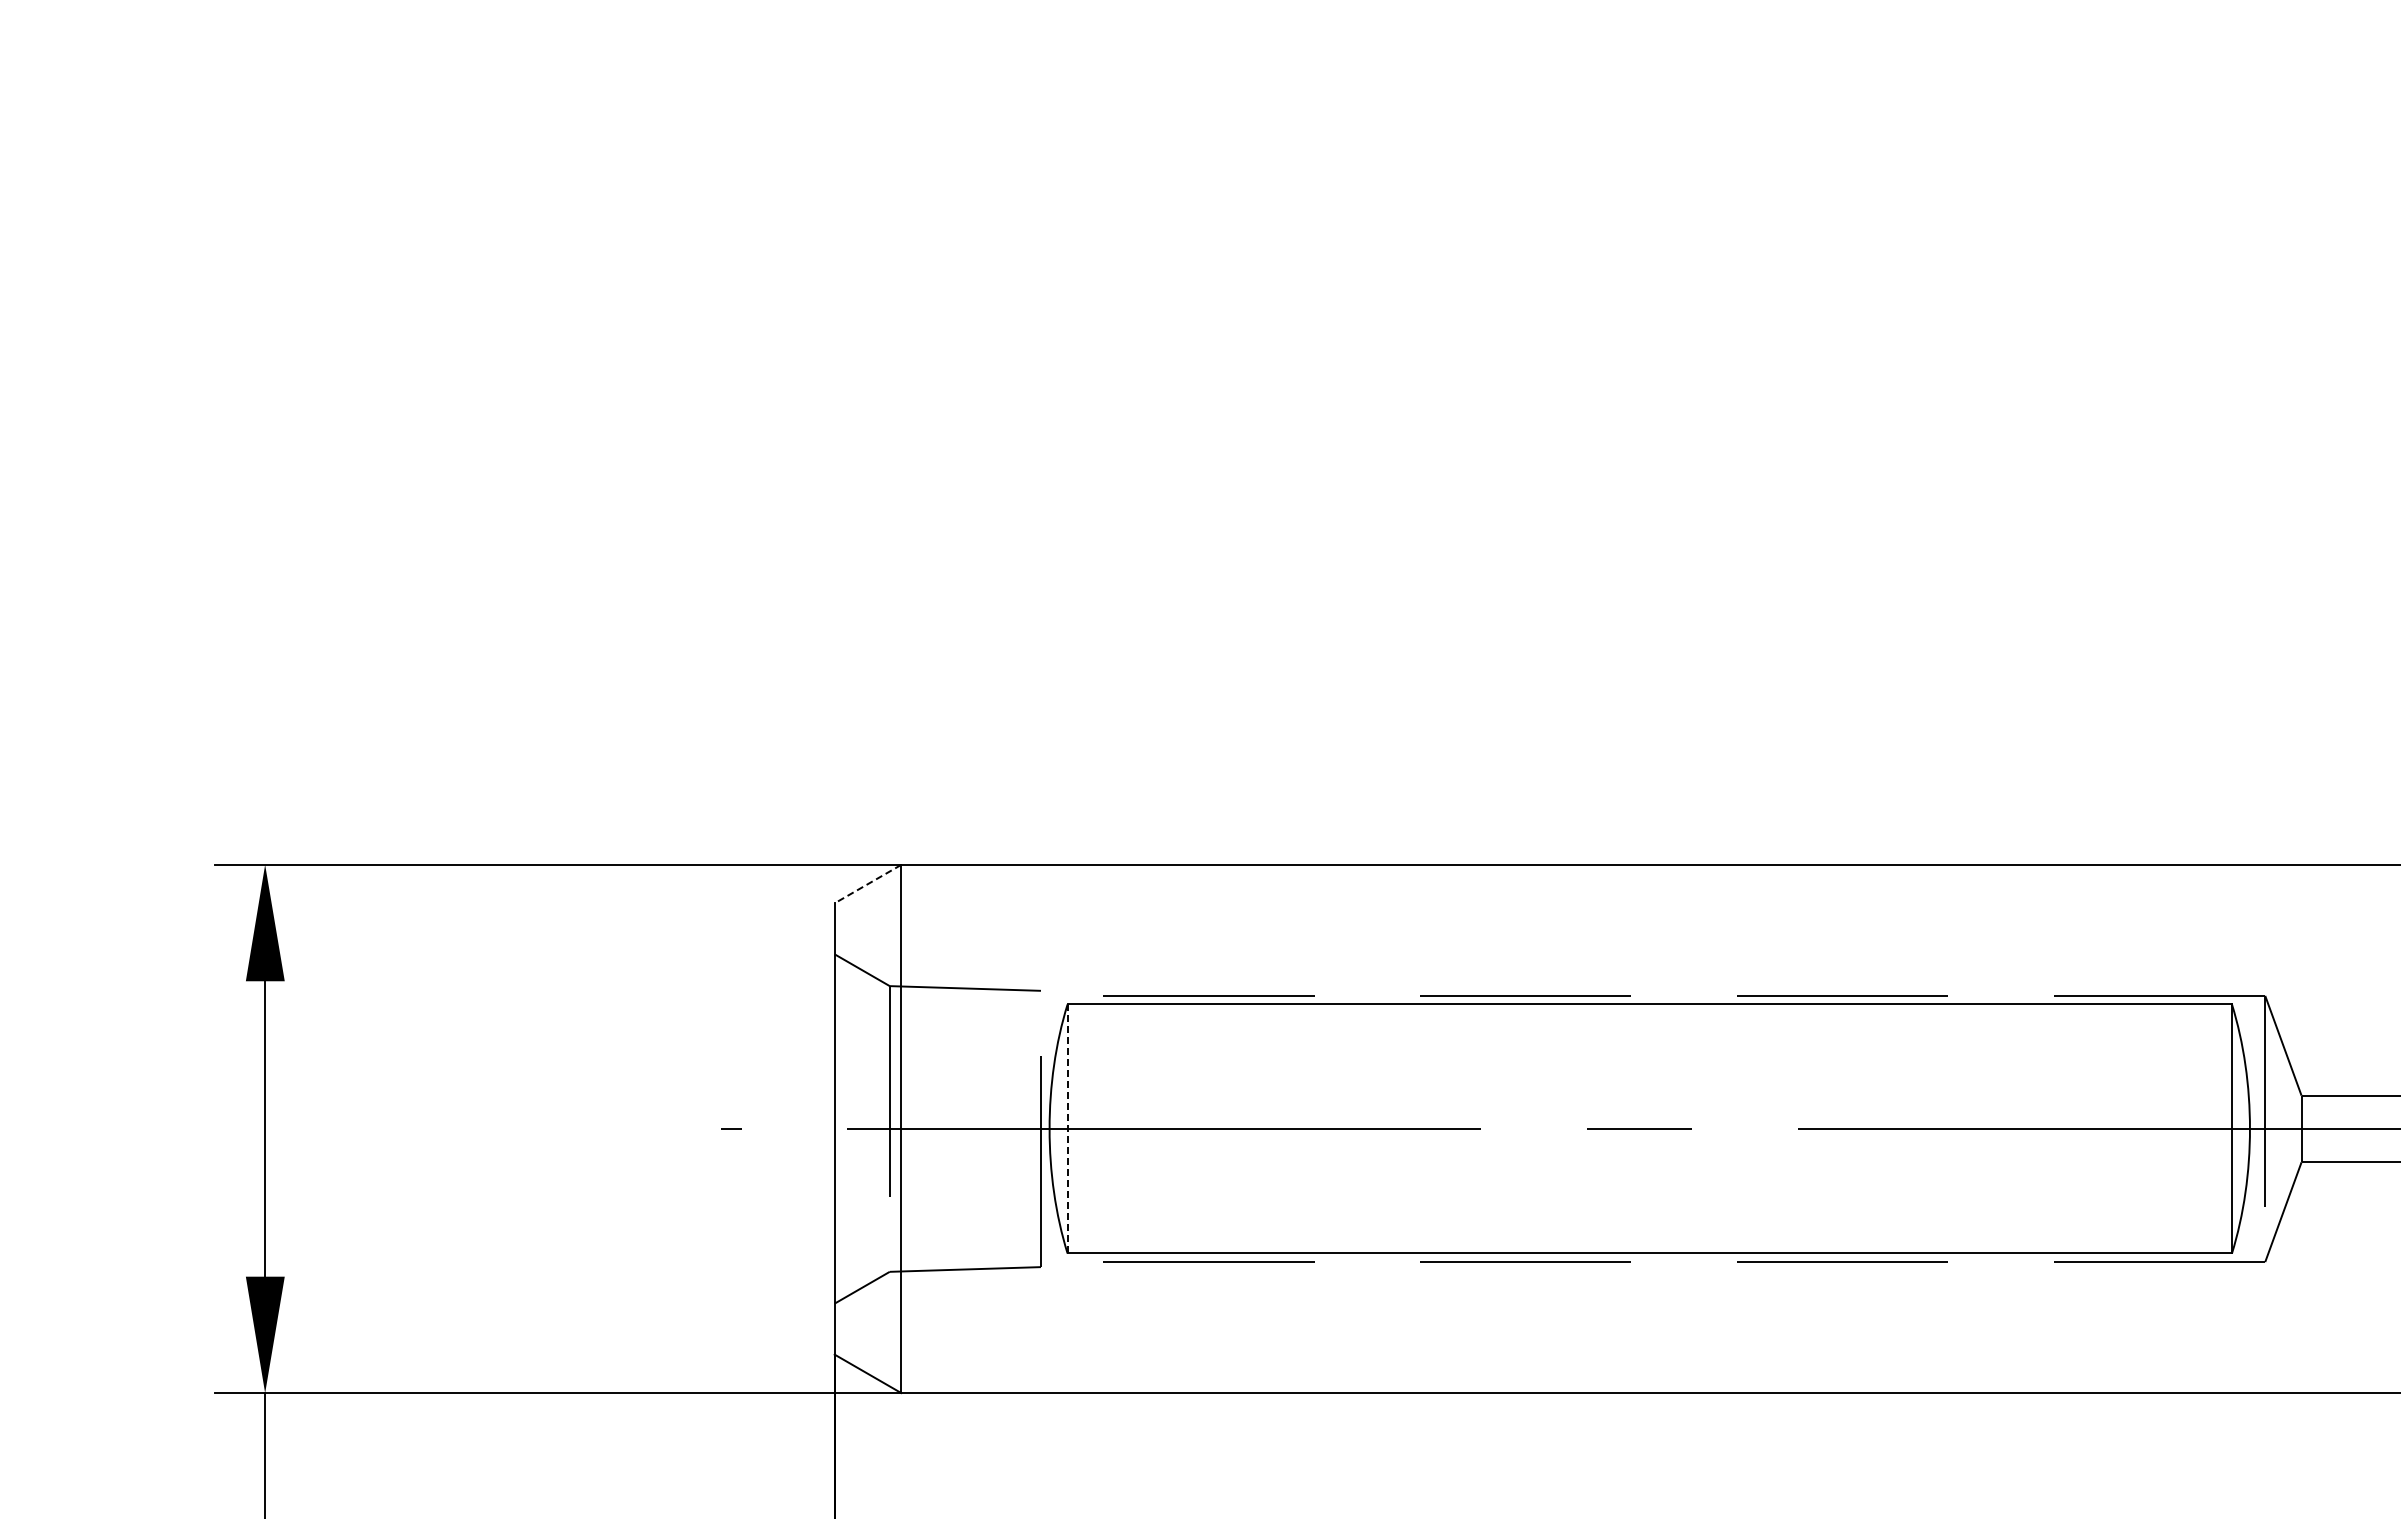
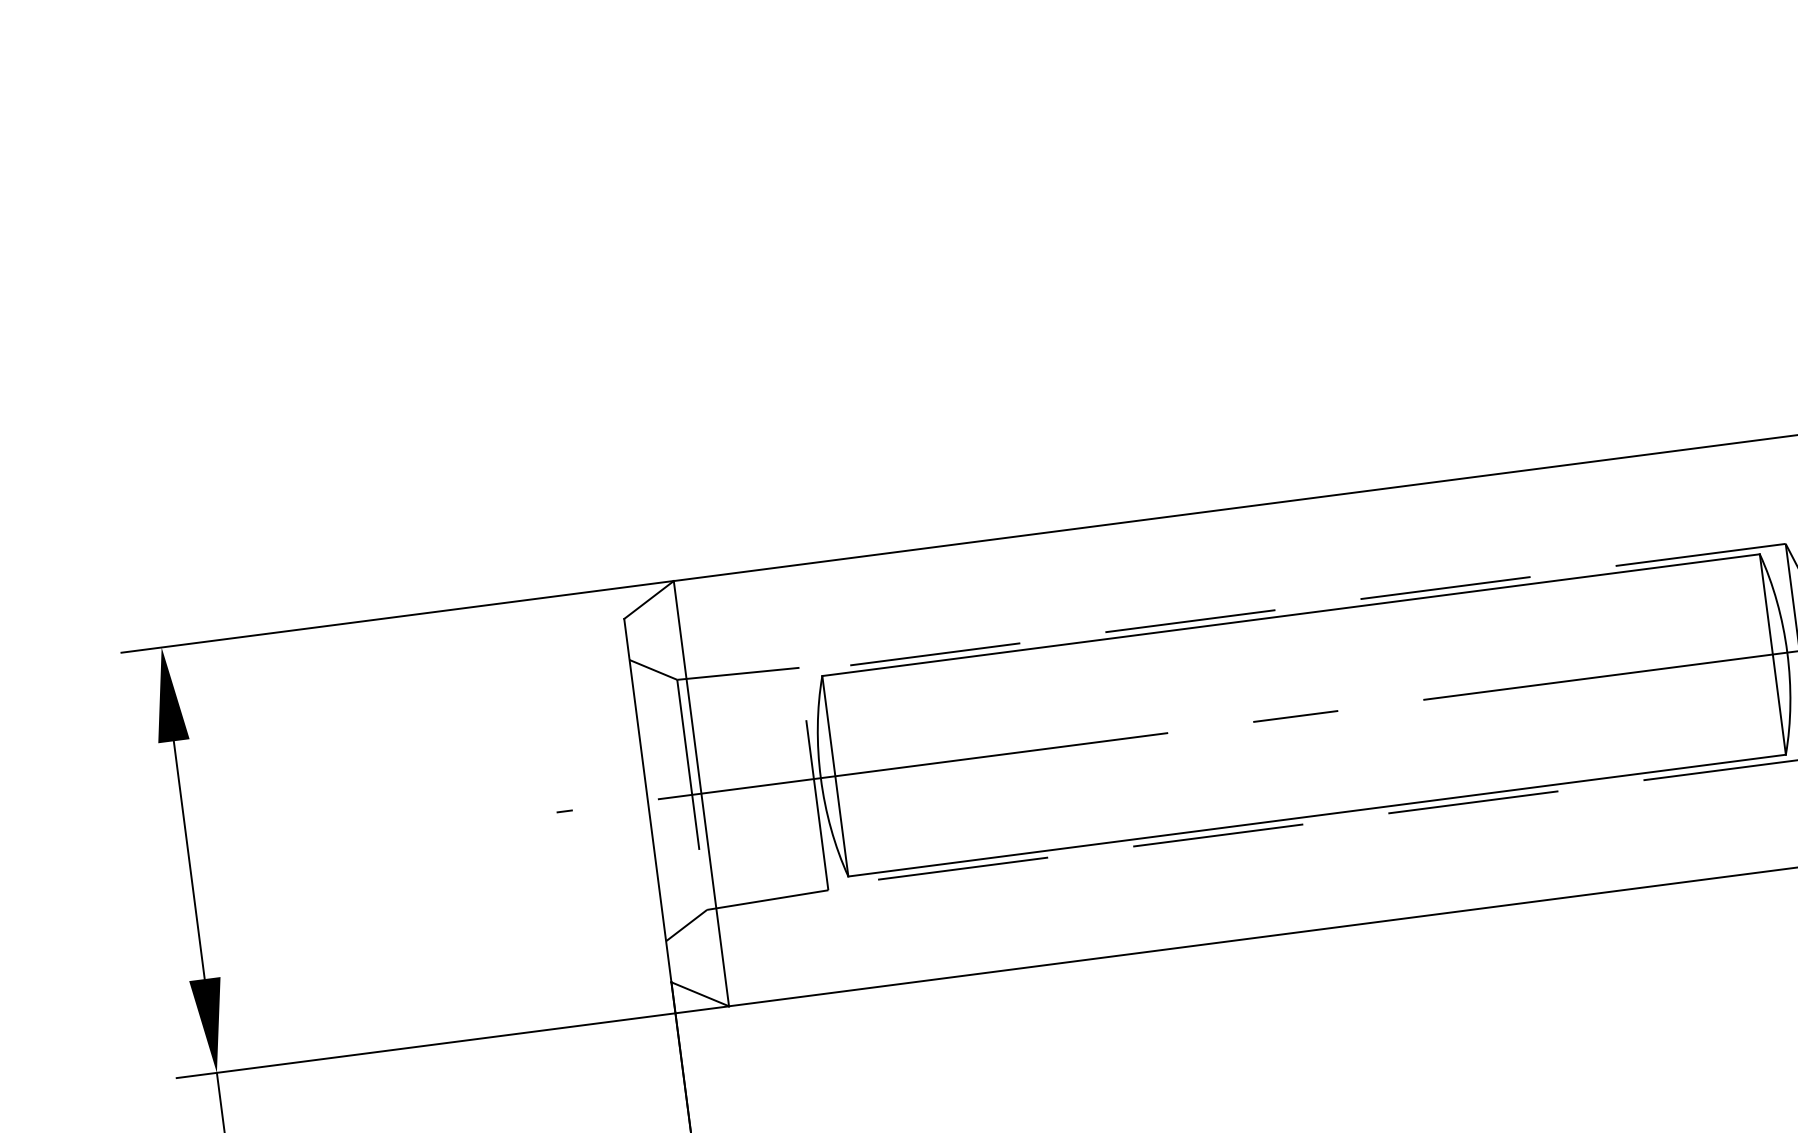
line: (867, 884) -> (648, 600), dashed -> solid
line: (1067, 1129) -> (835, 776), dashed -> solid

